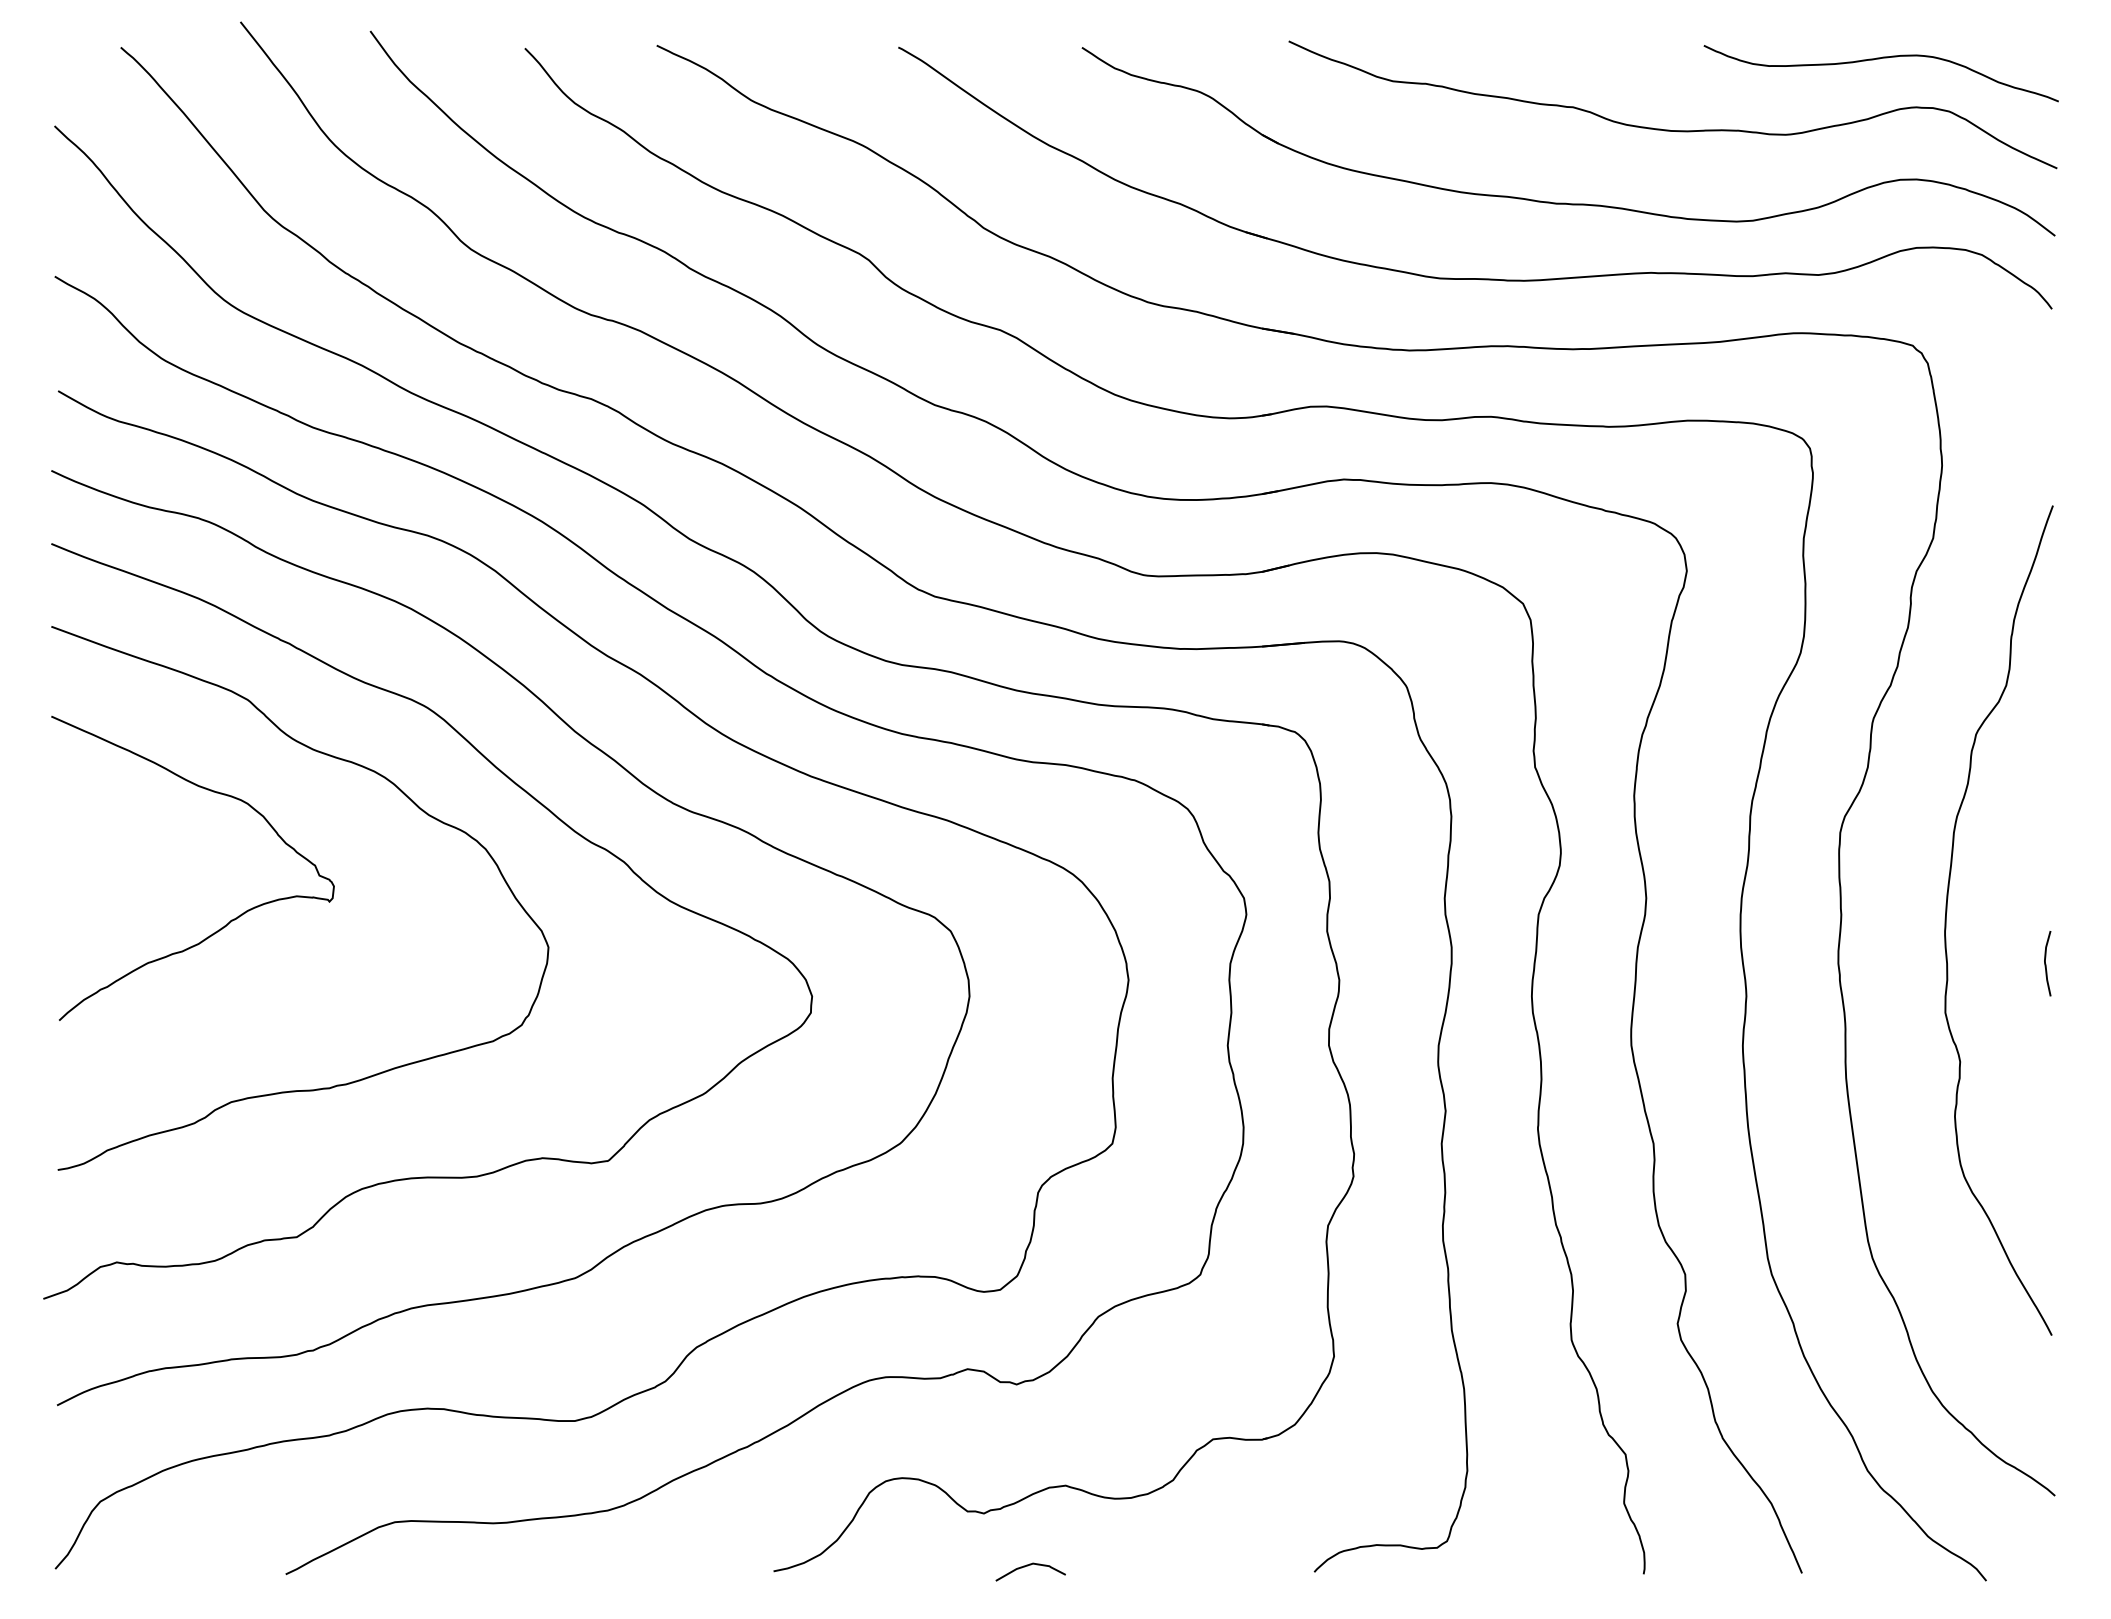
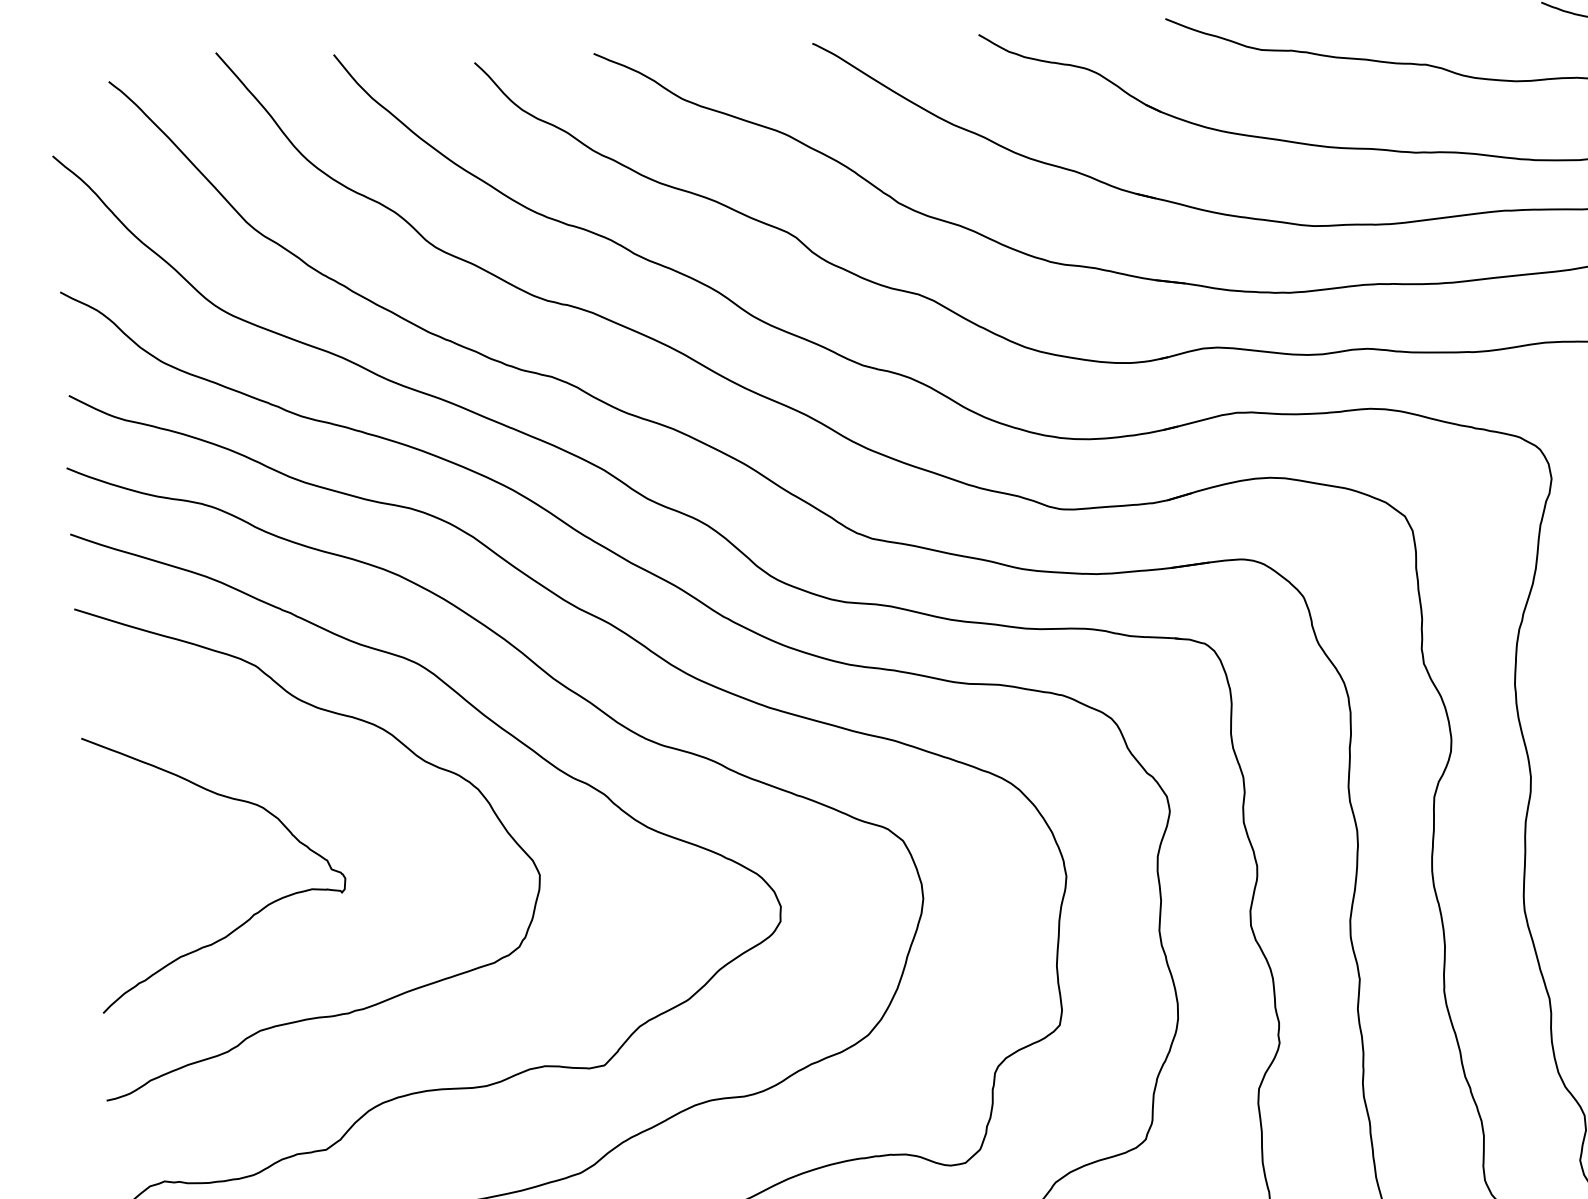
curve: (231, 919) -> (254, 913), moved

